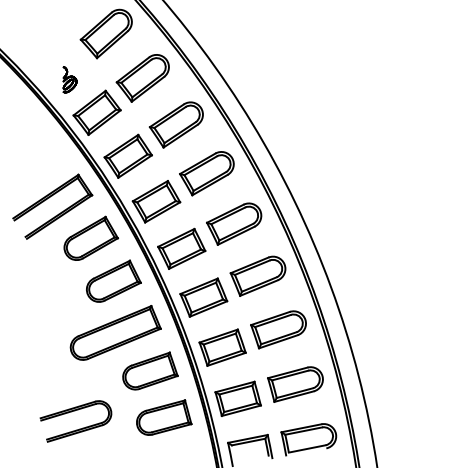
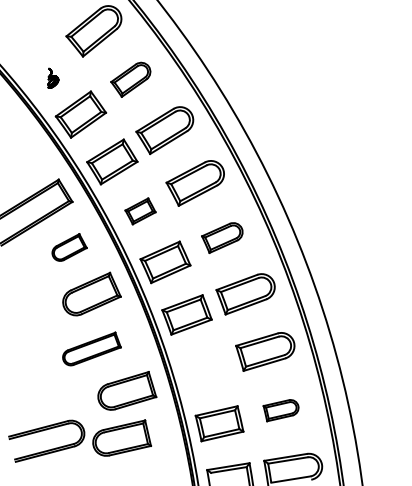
part: (142, 78) -> (130, 79), size x0.7
part: (69, 79) -> (52, 78), size x0.7
part: (156, 201) -> (140, 211), size x0.6
part: (234, 223) -> (222, 237), size x0.7
part: (90, 237) -> (69, 246), size x0.6
part: (115, 332) -> (91, 348), size x0.6
part: (222, 347) -> (204, 368), removed
part: (295, 384) -> (280, 410), size x0.6
part: (164, 417) -> (122, 437), moved

